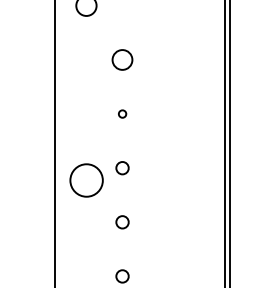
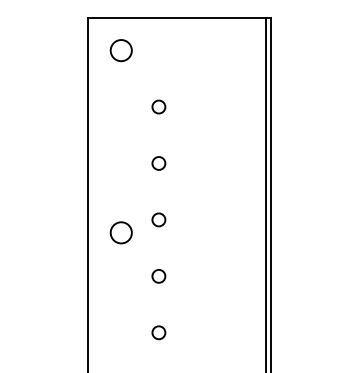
circle: (122, 59) -> (158, 106), size x0.62
circle: (122, 114) -> (158, 163), size x1.67
circle: (85, 180) -> (120, 232), size x0.62

